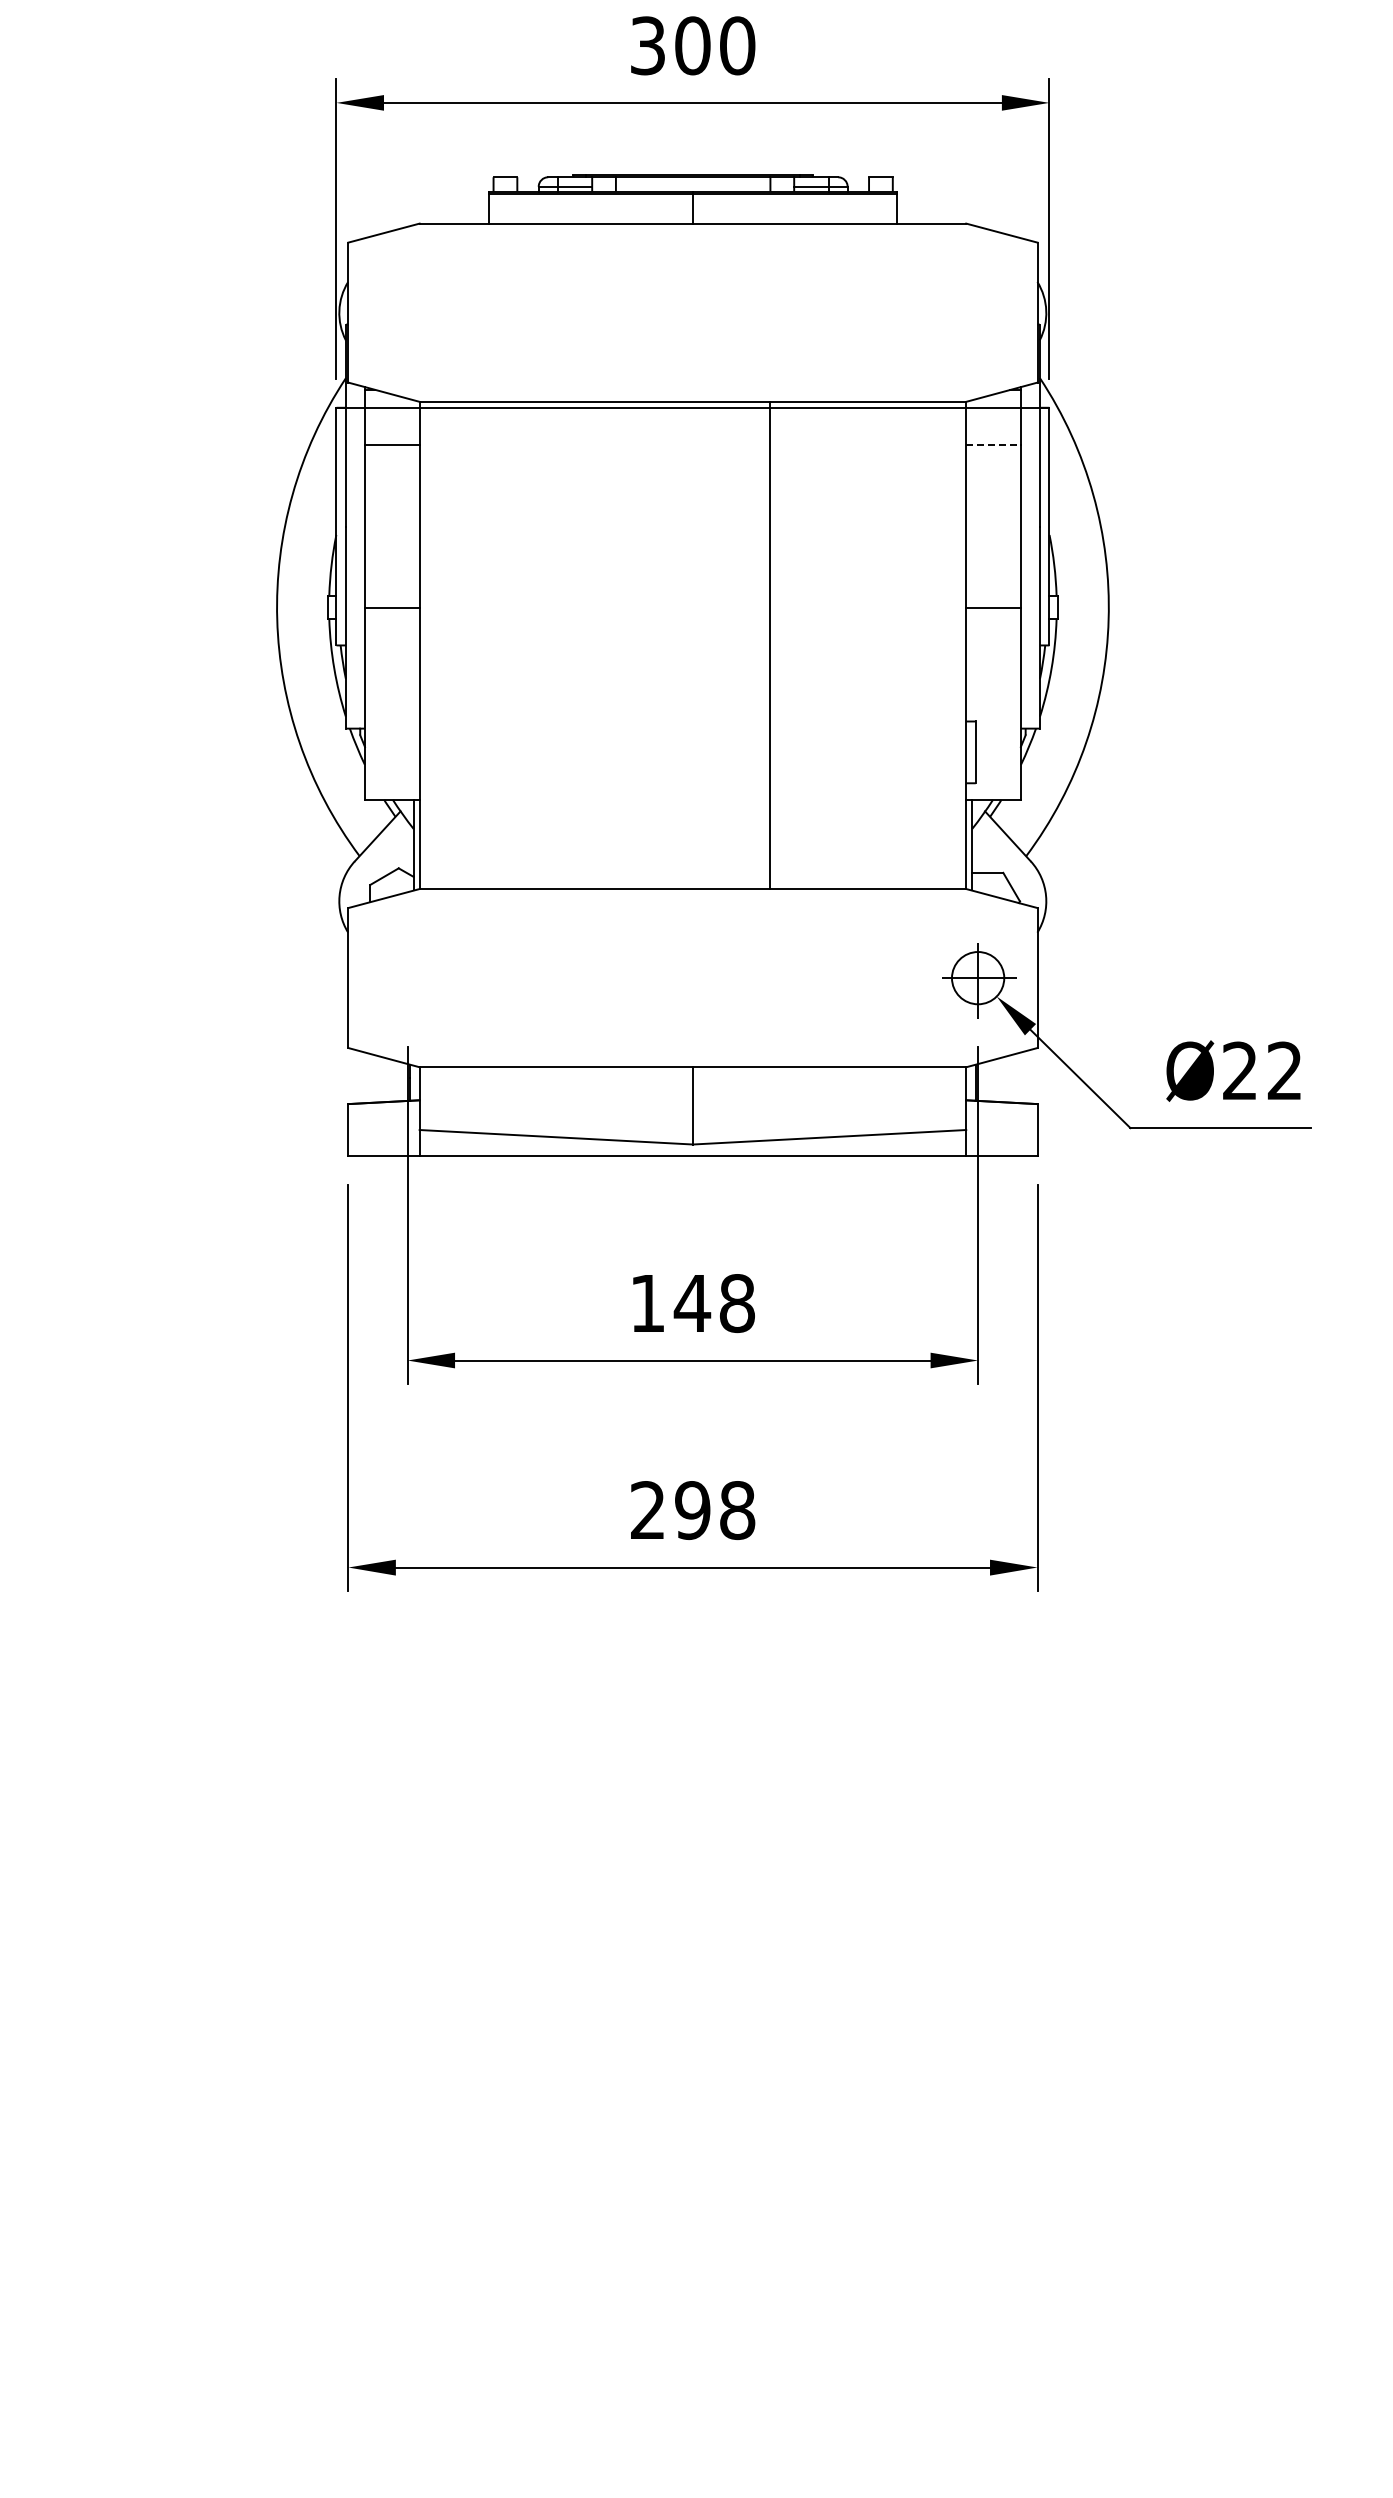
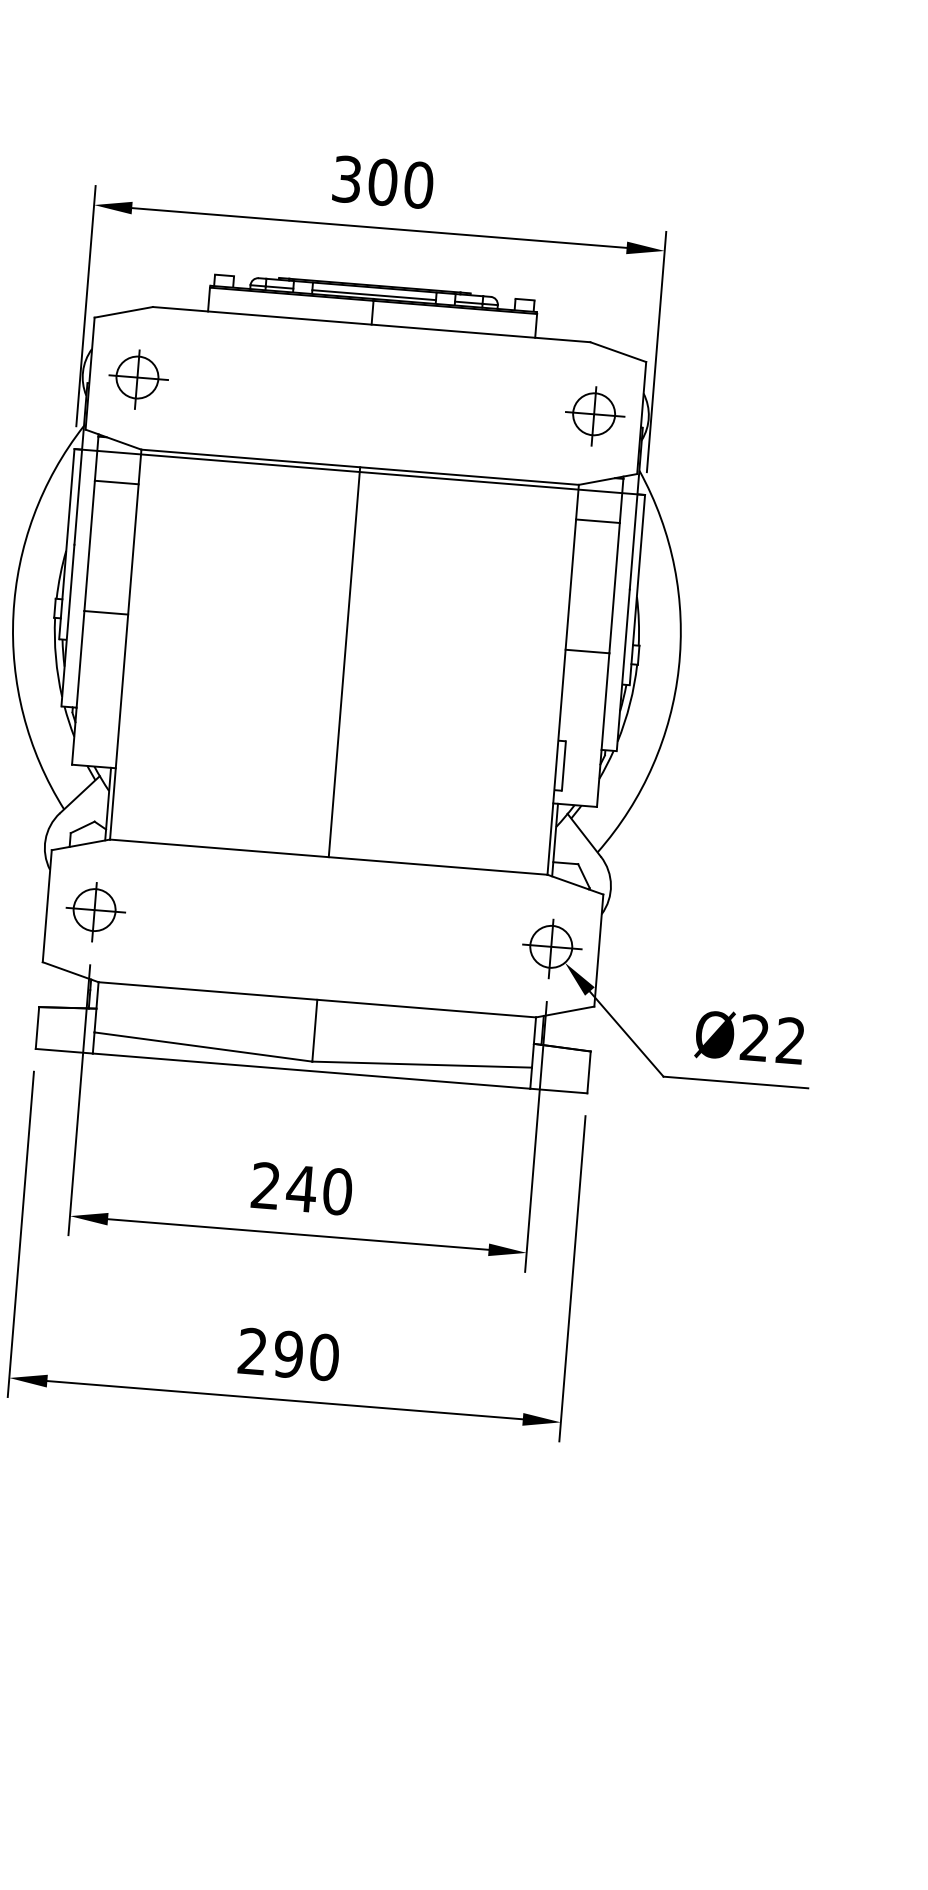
line: (692, 186) -> (373, 294), added
part: (408, 315) -> (138, 379), added
part: (979, 315) -> (595, 416), added
line: (994, 445) -> (598, 521), dashed -> solid
line: (769, 645) -> (344, 662), moved
part: (408, 980) -> (95, 912), added
text: (692, 1303) -> (301, 1188), 148 -> 240
text: (737, 1510) -> (324, 1357), 298 -> 290

